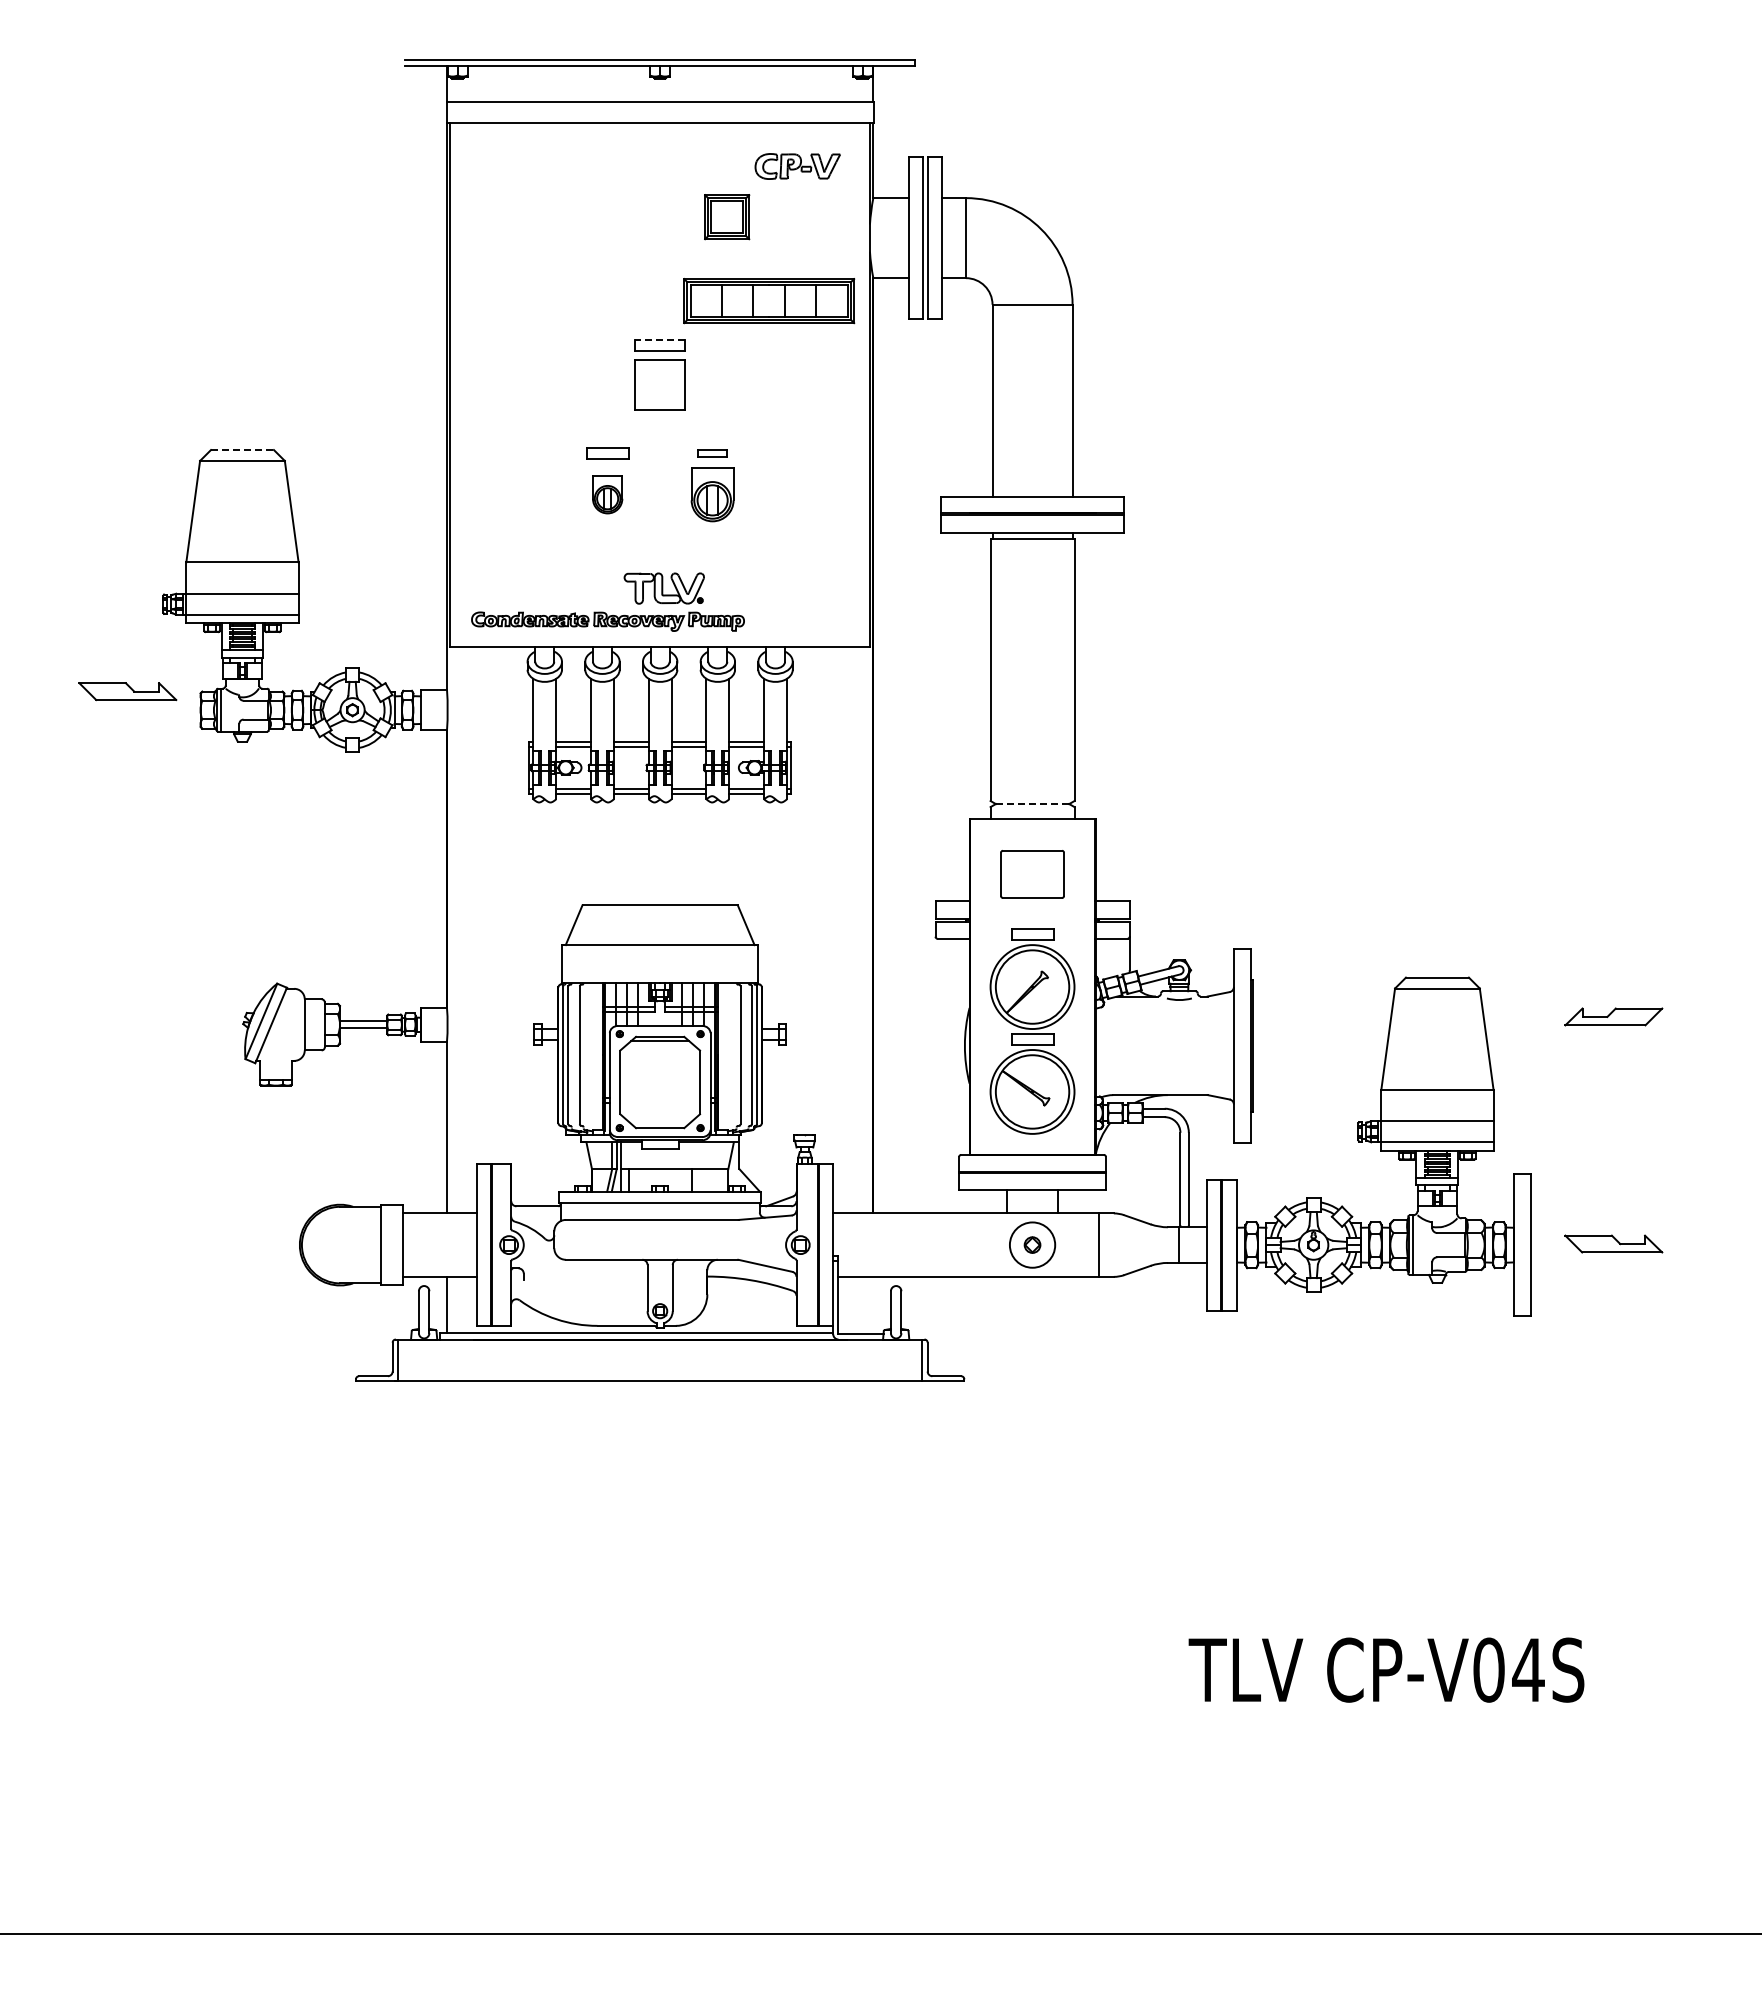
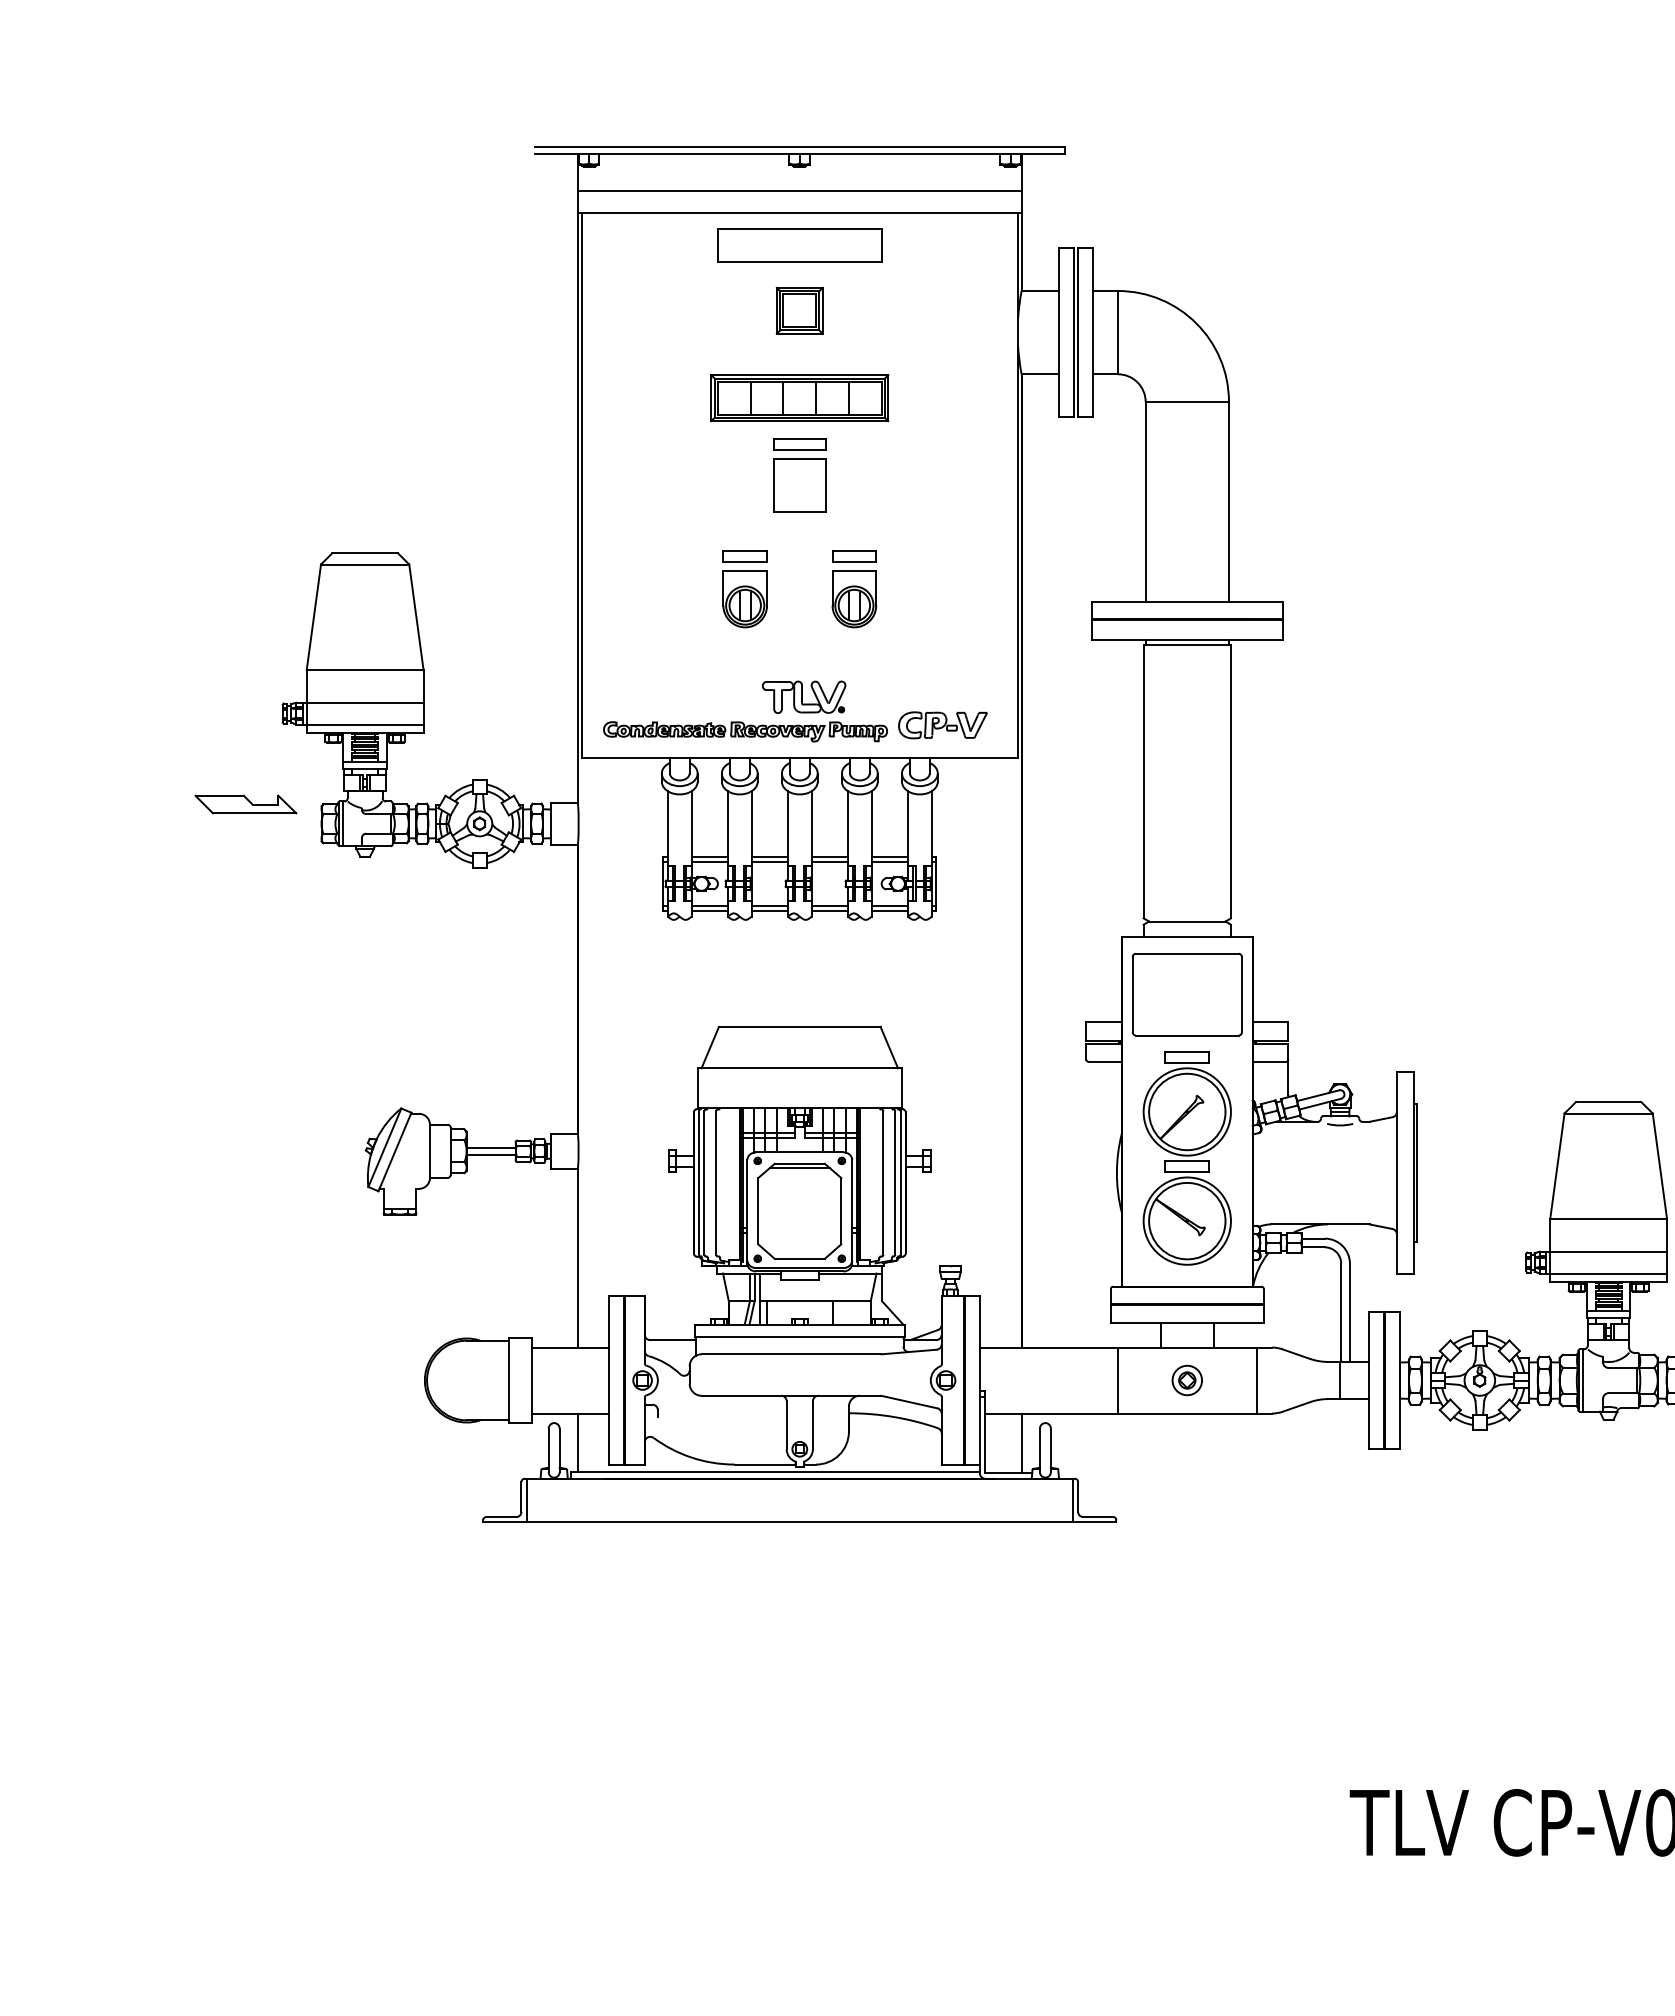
part: (660, 153) -> (800, 244), added
part: (797, 166) -> (942, 725), moved
part: (727, 217) -> (800, 311), moved
part: (769, 301) -> (800, 398), moved
line: (659, 340) -> (799, 439), dashed -> solid
line: (242, 450) -> (365, 553), dashed -> solid
part: (712, 453) -> (854, 556), size x1.43
part: (607, 494) -> (745, 599), size x1.43
line: (1032, 804) -> (1187, 922), dashed -> solid
part: (1032, 874) -> (1187, 994), size x1.67
line: (965, 1244) -> (1117, 1379), added
circle: (1032, 1244) -> (1187, 1379), size x0.62
line: (873, 1305) -> (1021, 1443), added

